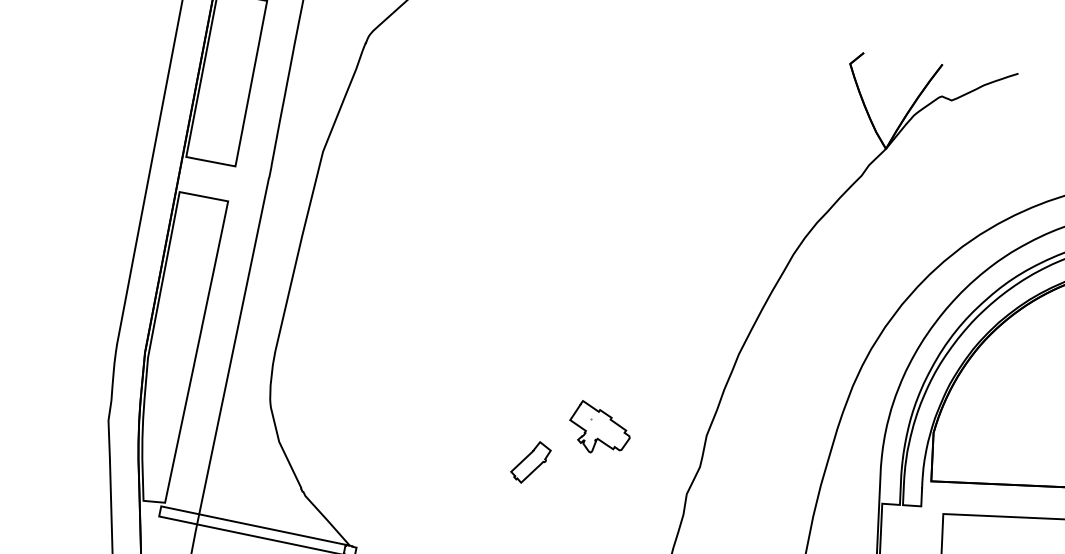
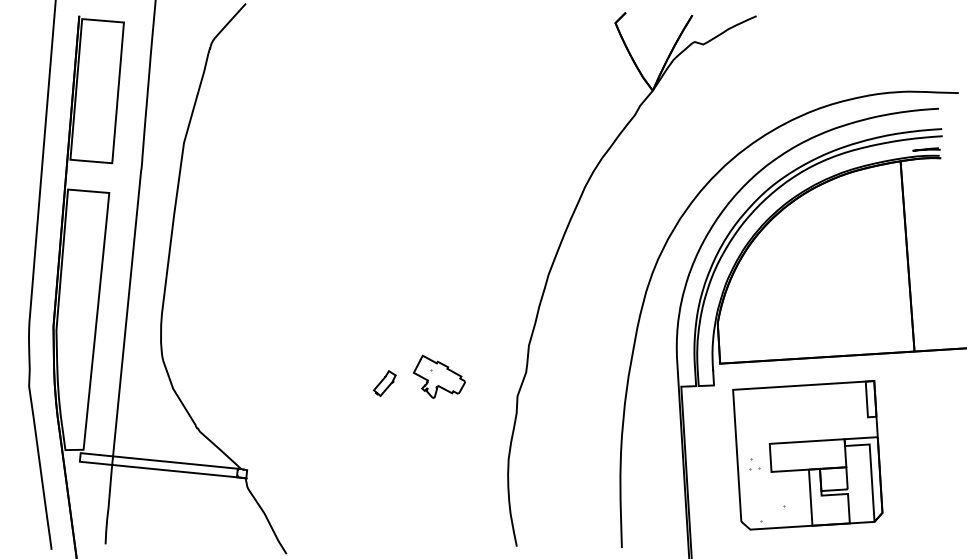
part: (599, 427) -> (438, 376), moved
part: (530, 462) -> (384, 383), size x0.7

